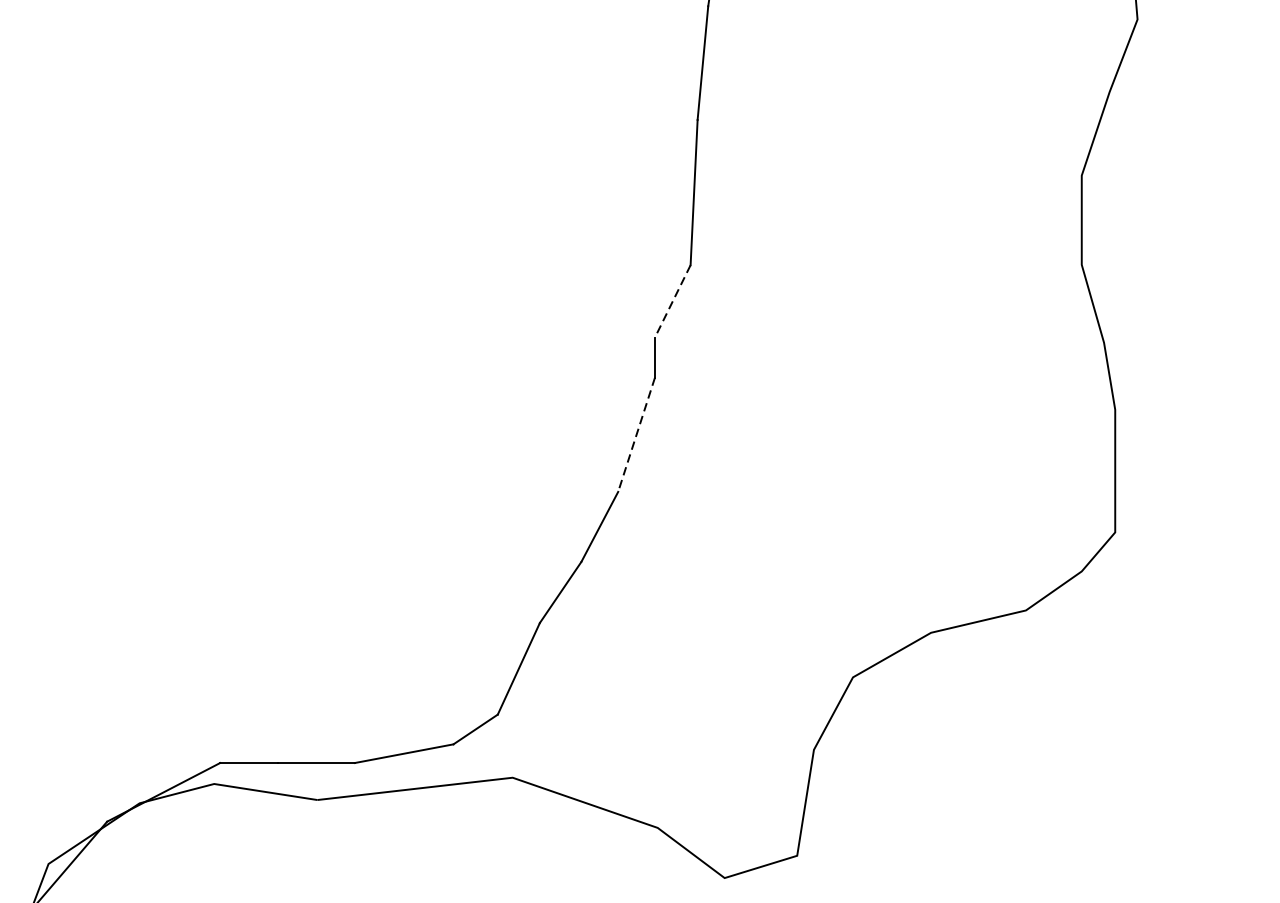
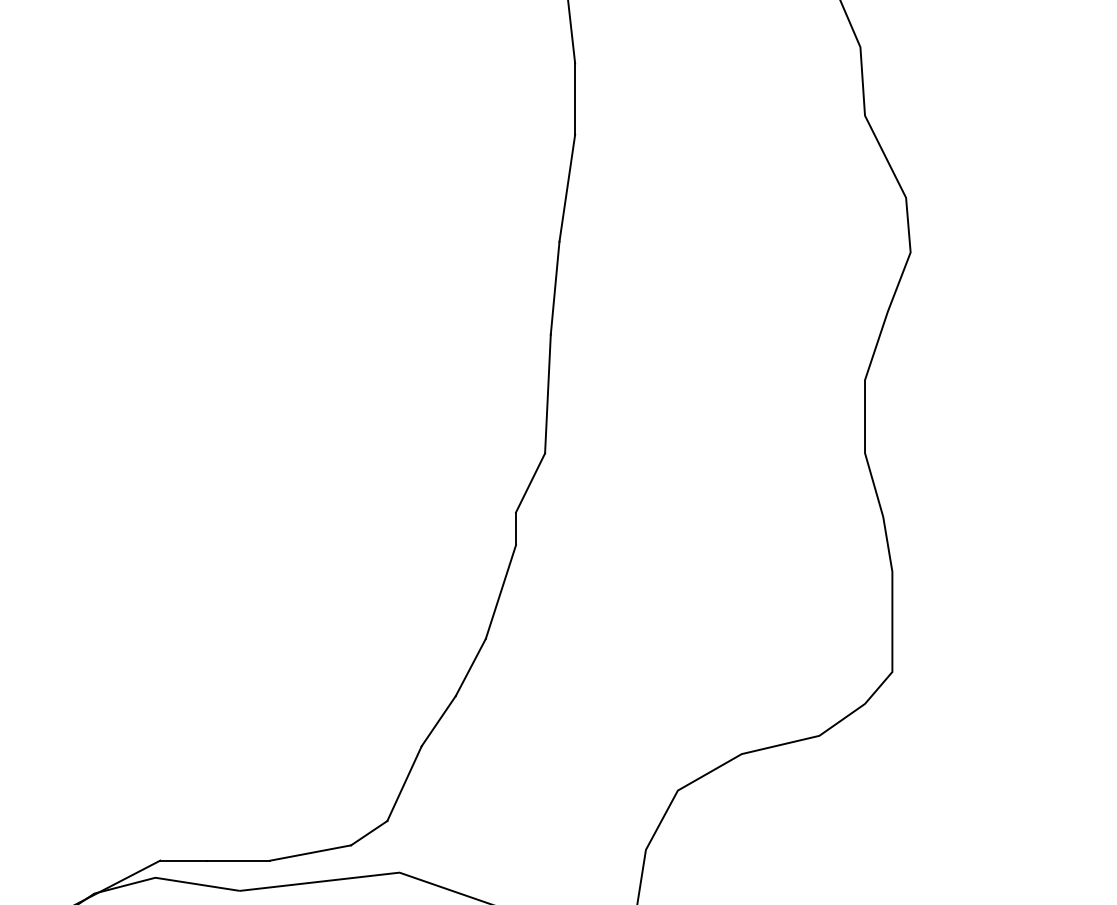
line: (672, 301) -> (530, 483), dashed -> solid
line: (636, 435) -> (500, 592), dashed -> solid

